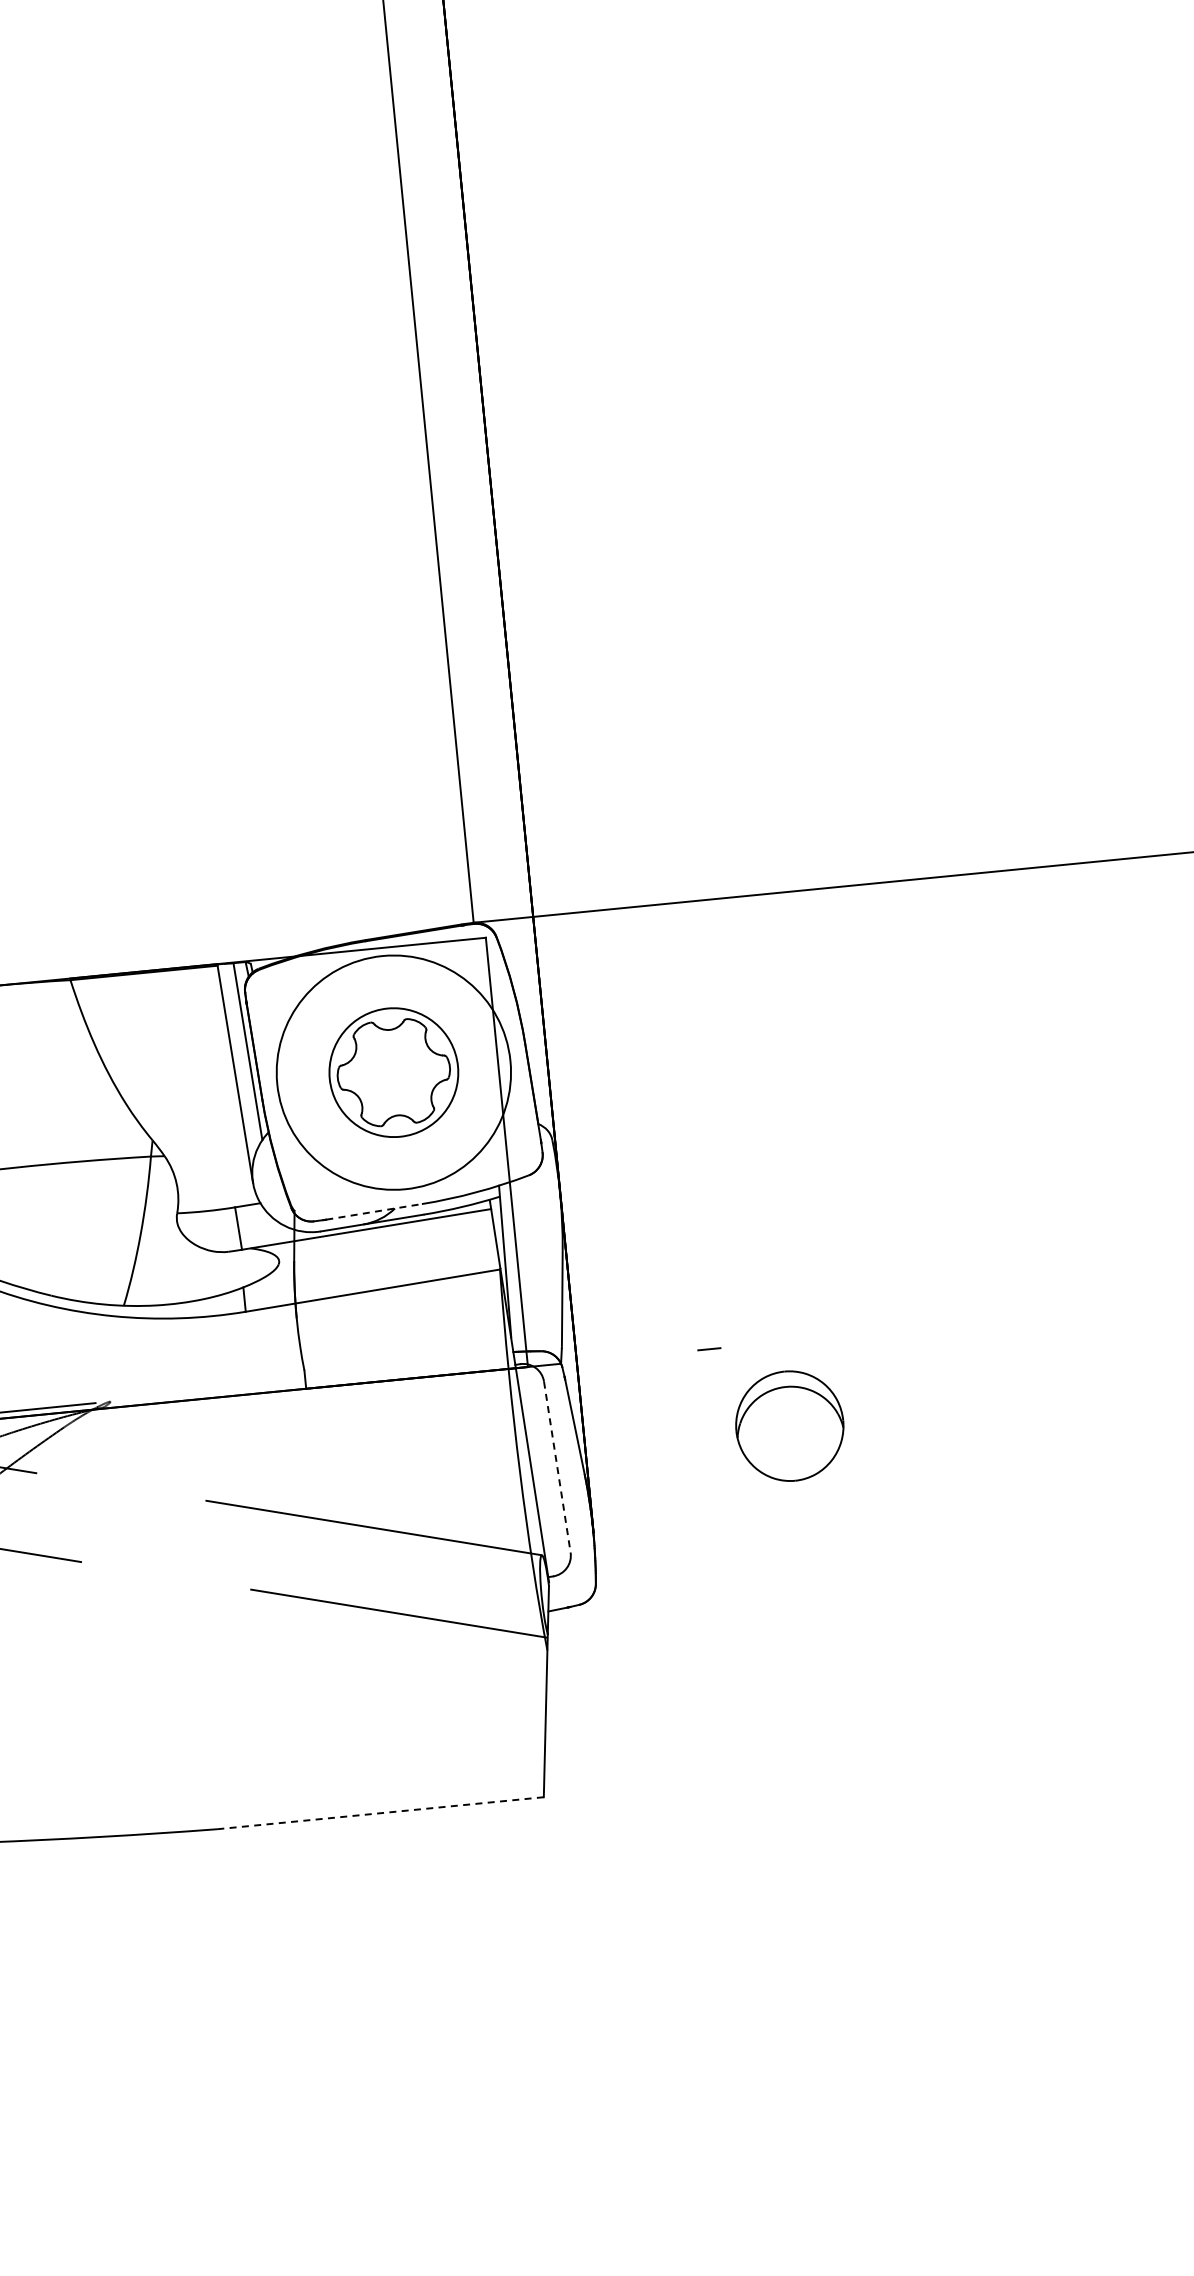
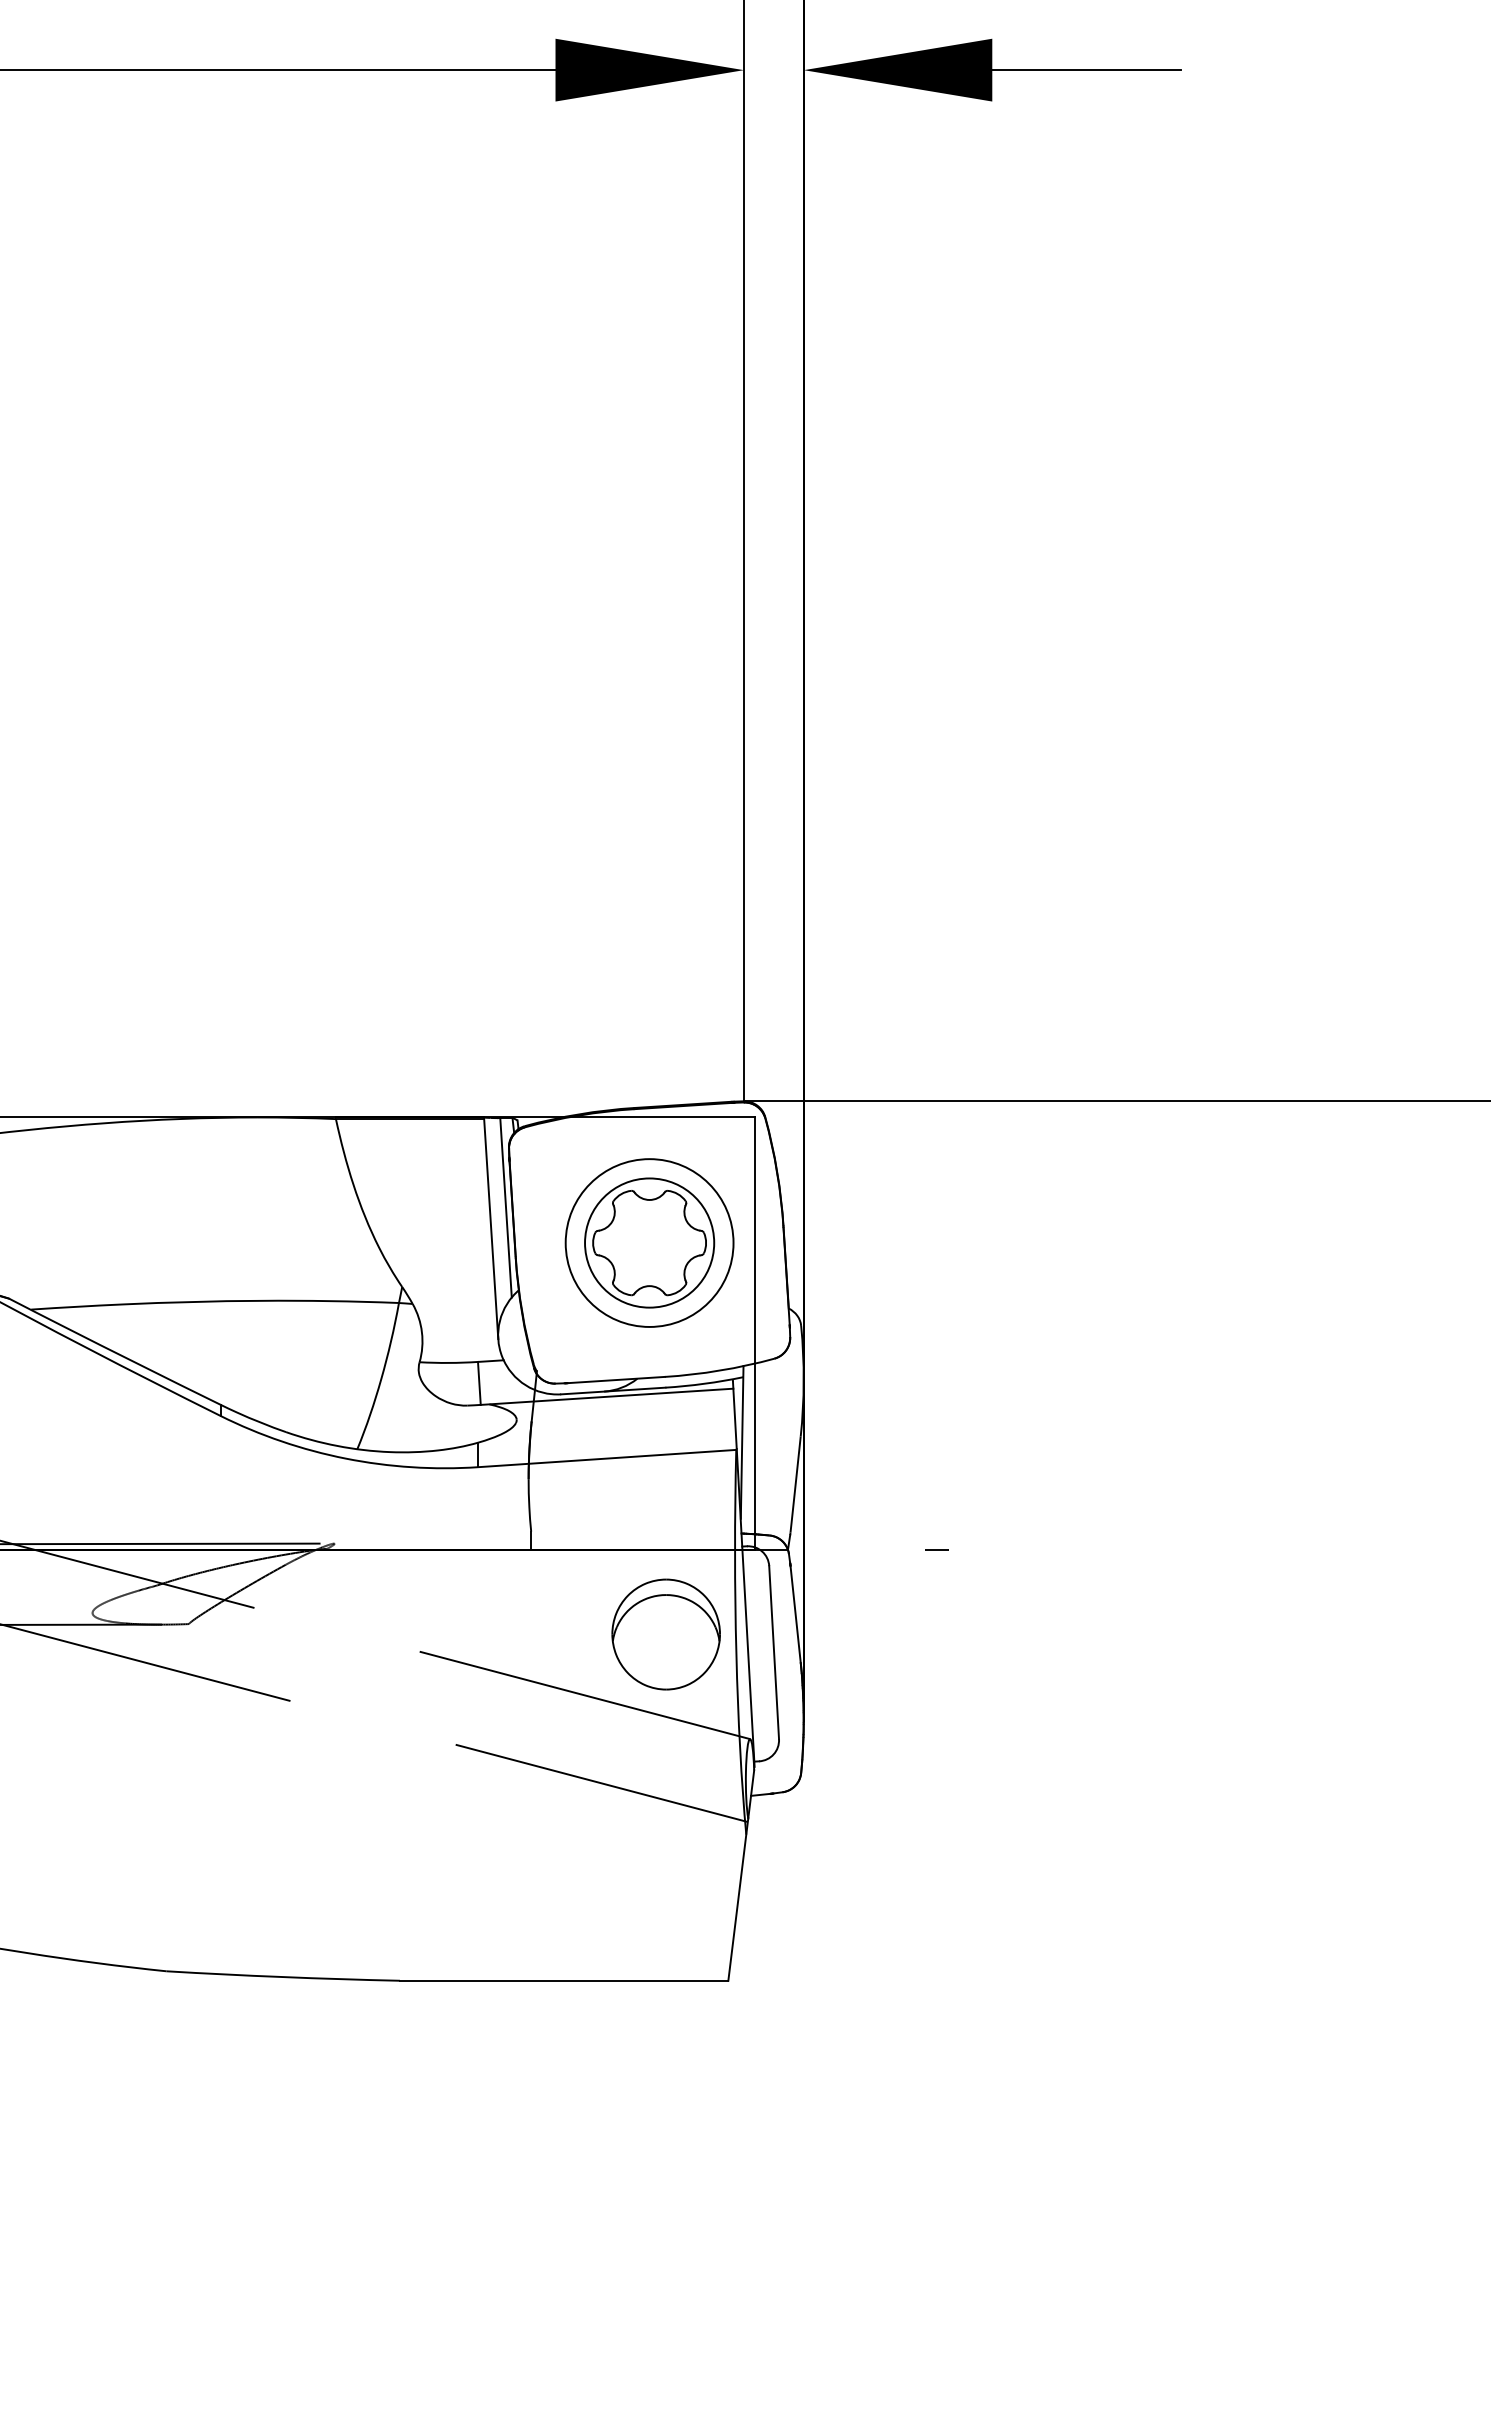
circle: (393, 1072) -> (649, 1242), size x0.71
line: (374, 1212) -> (616, 1380), dashed -> solid
part: (789, 1426) -> (665, 1634), moved
line: (557, 1466) -> (774, 1652), dashed -> solid
line: (380, 1812) -> (563, 1980), dashed -> solid

